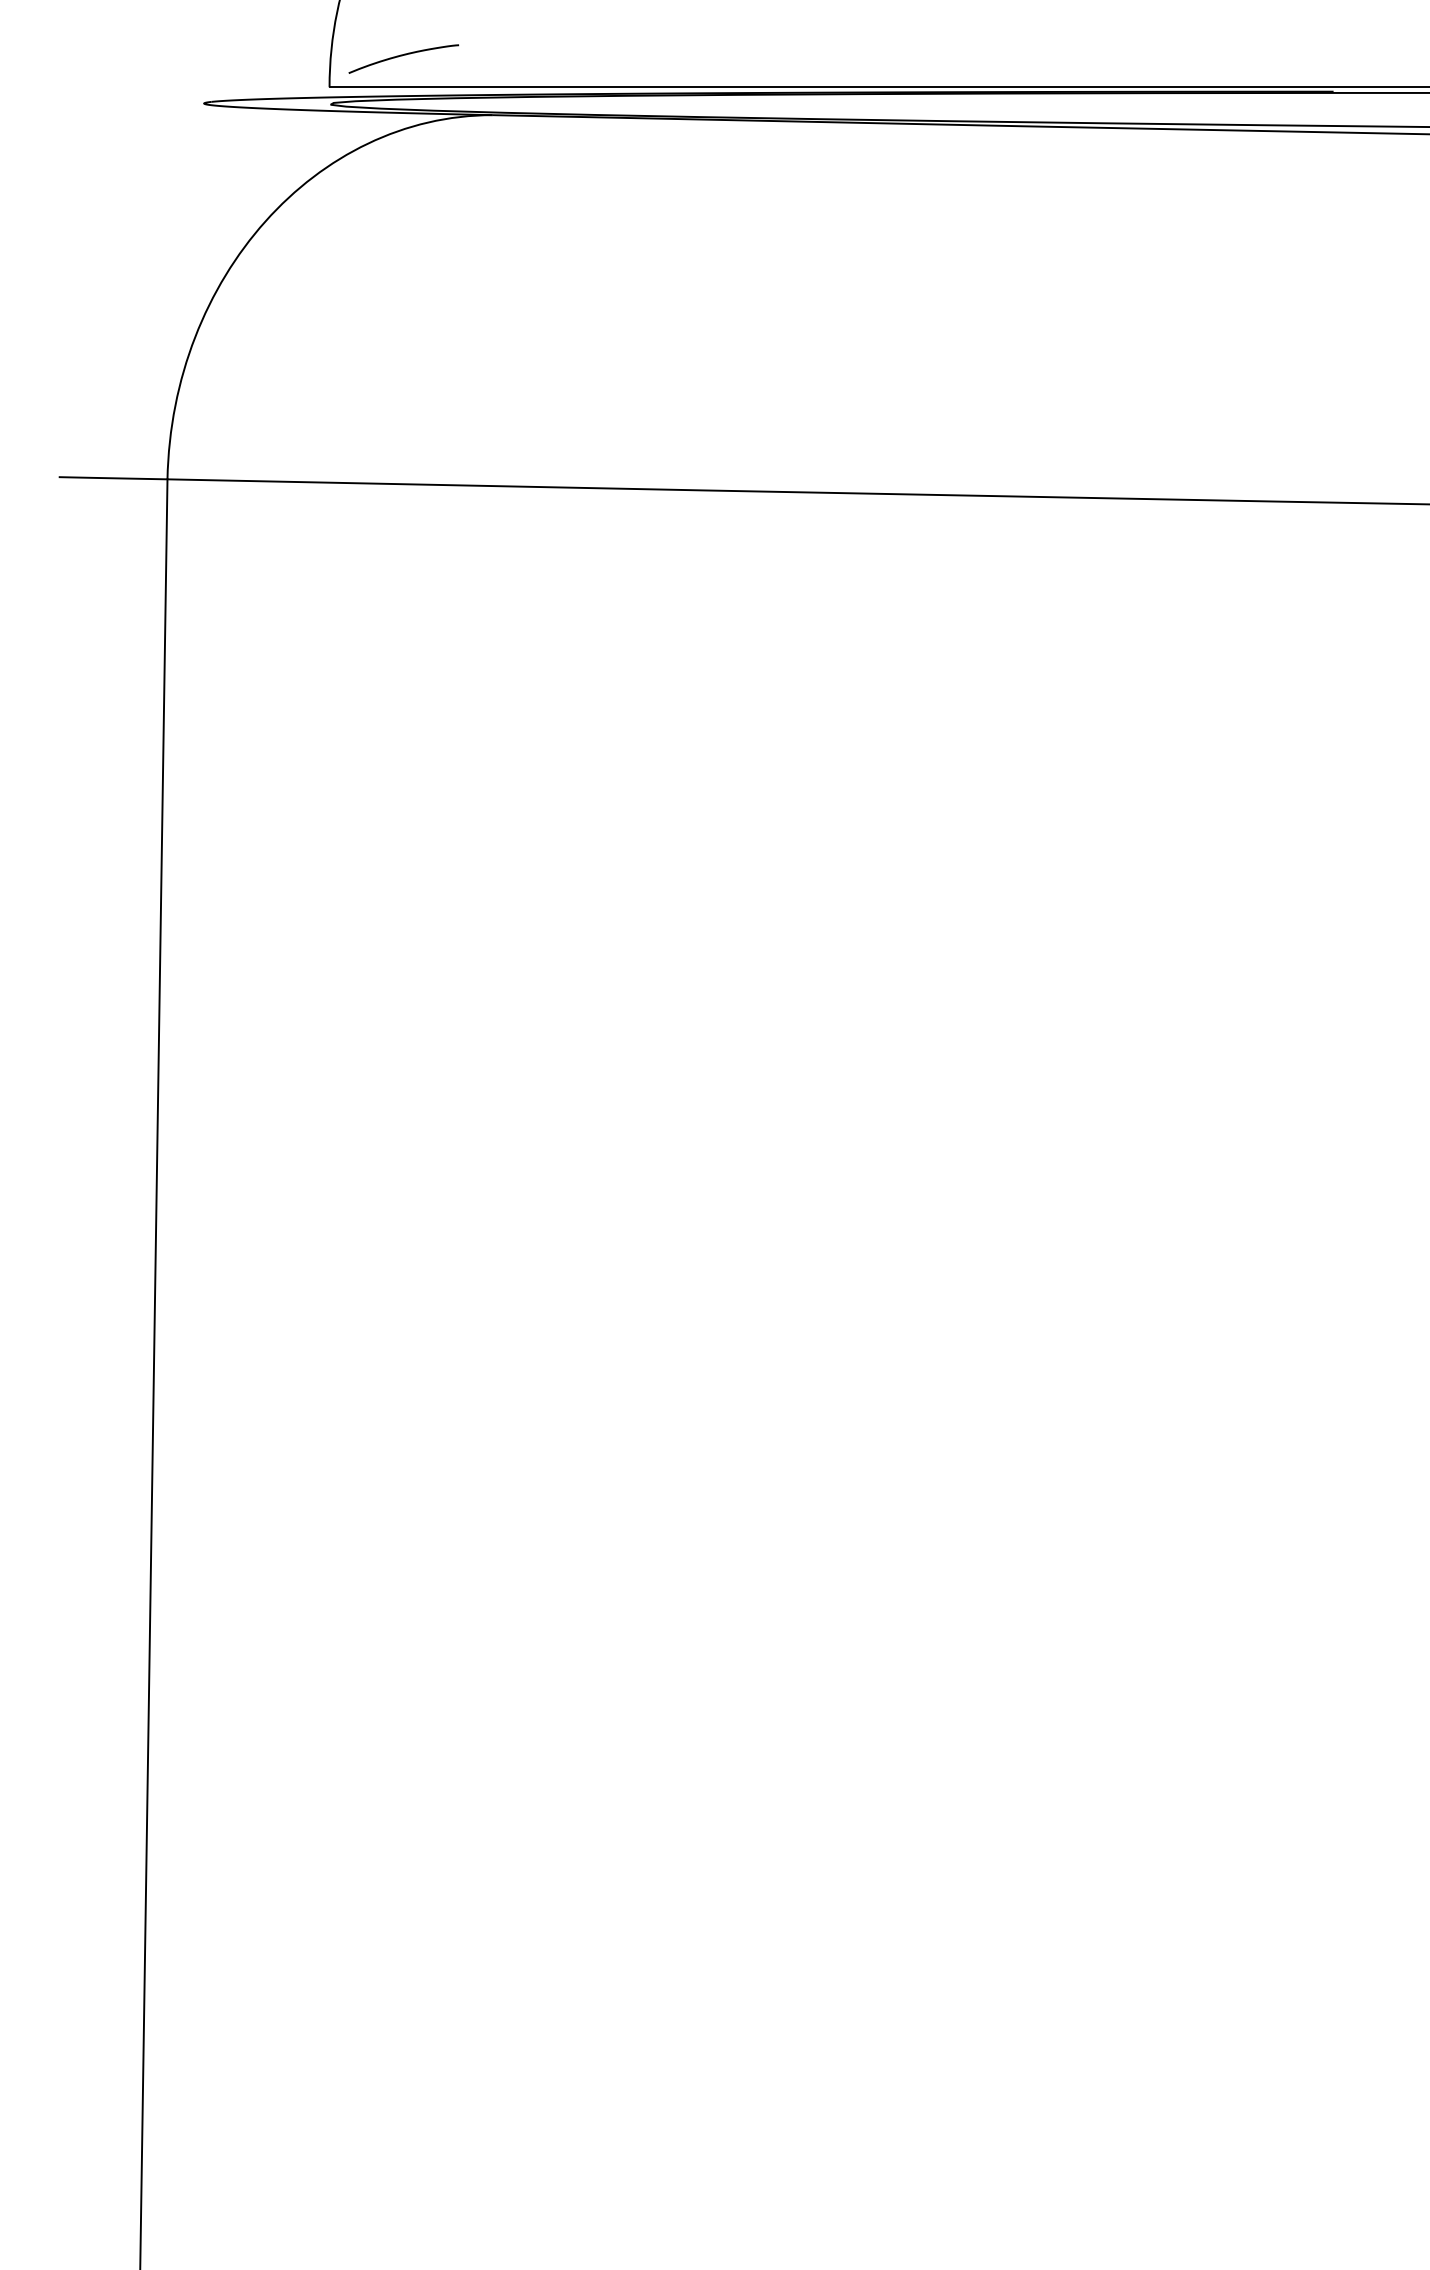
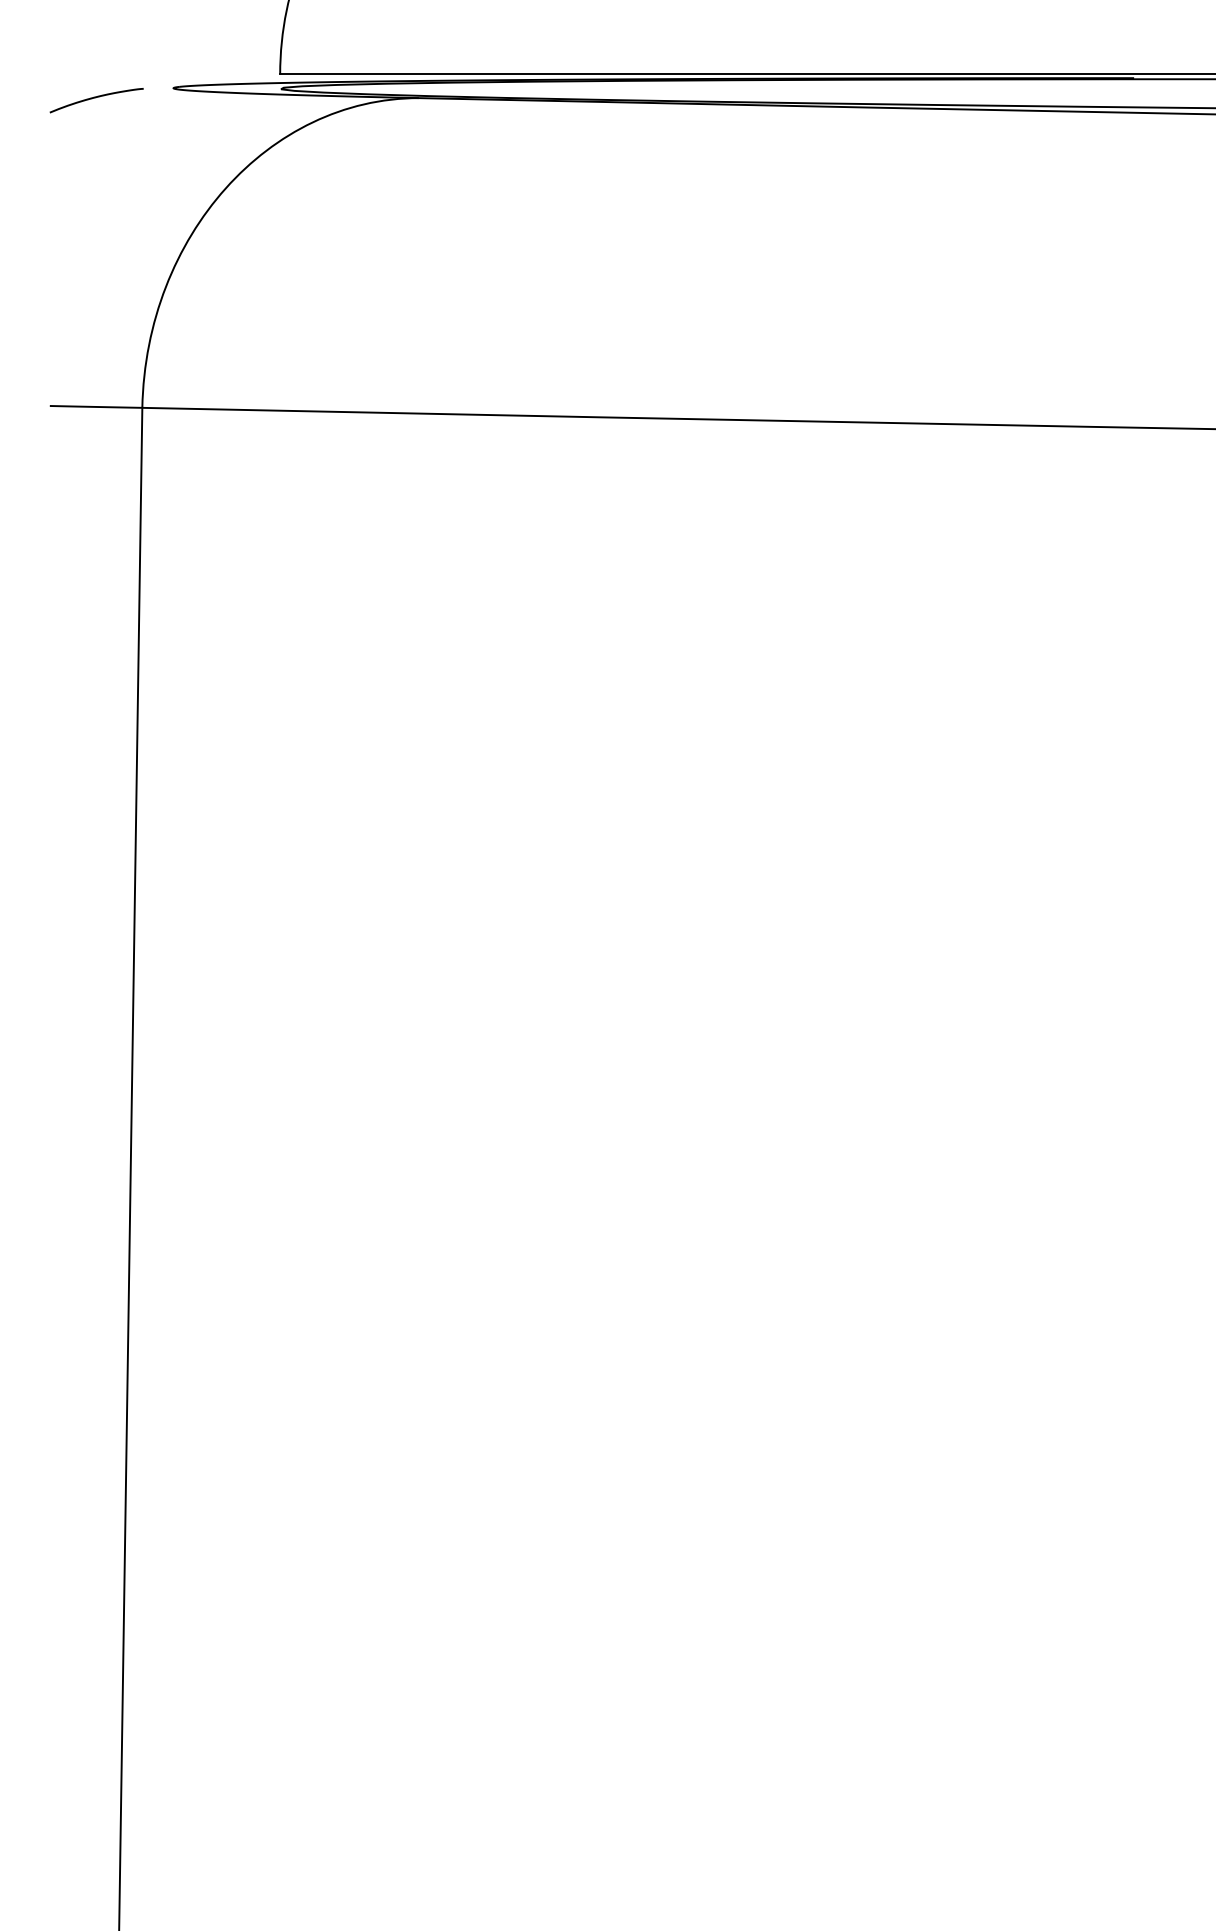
curve: (402, 56) -> (95, 98), moved

